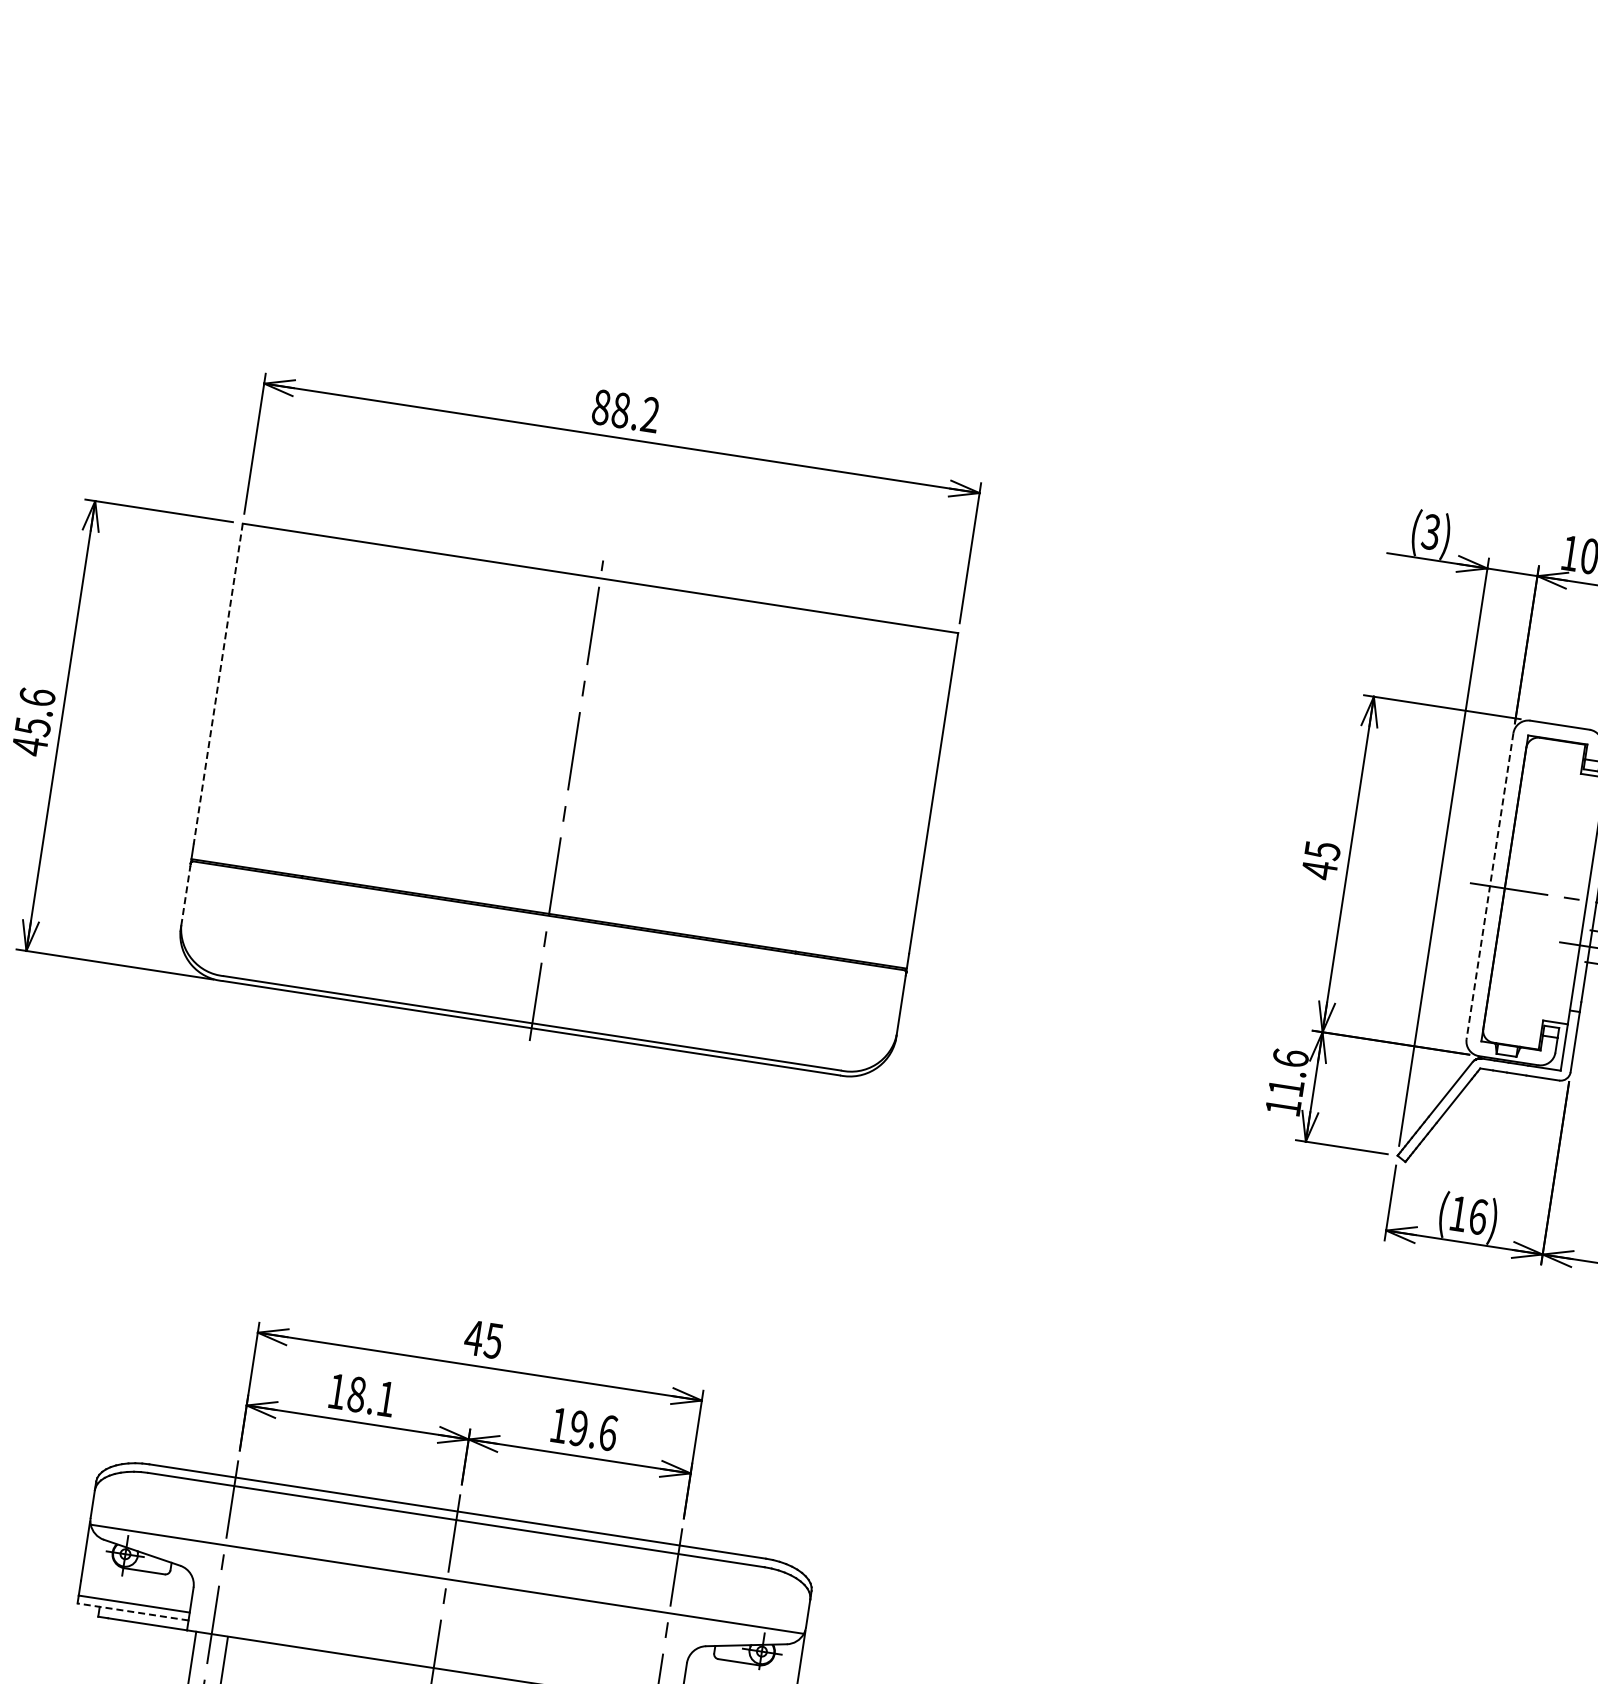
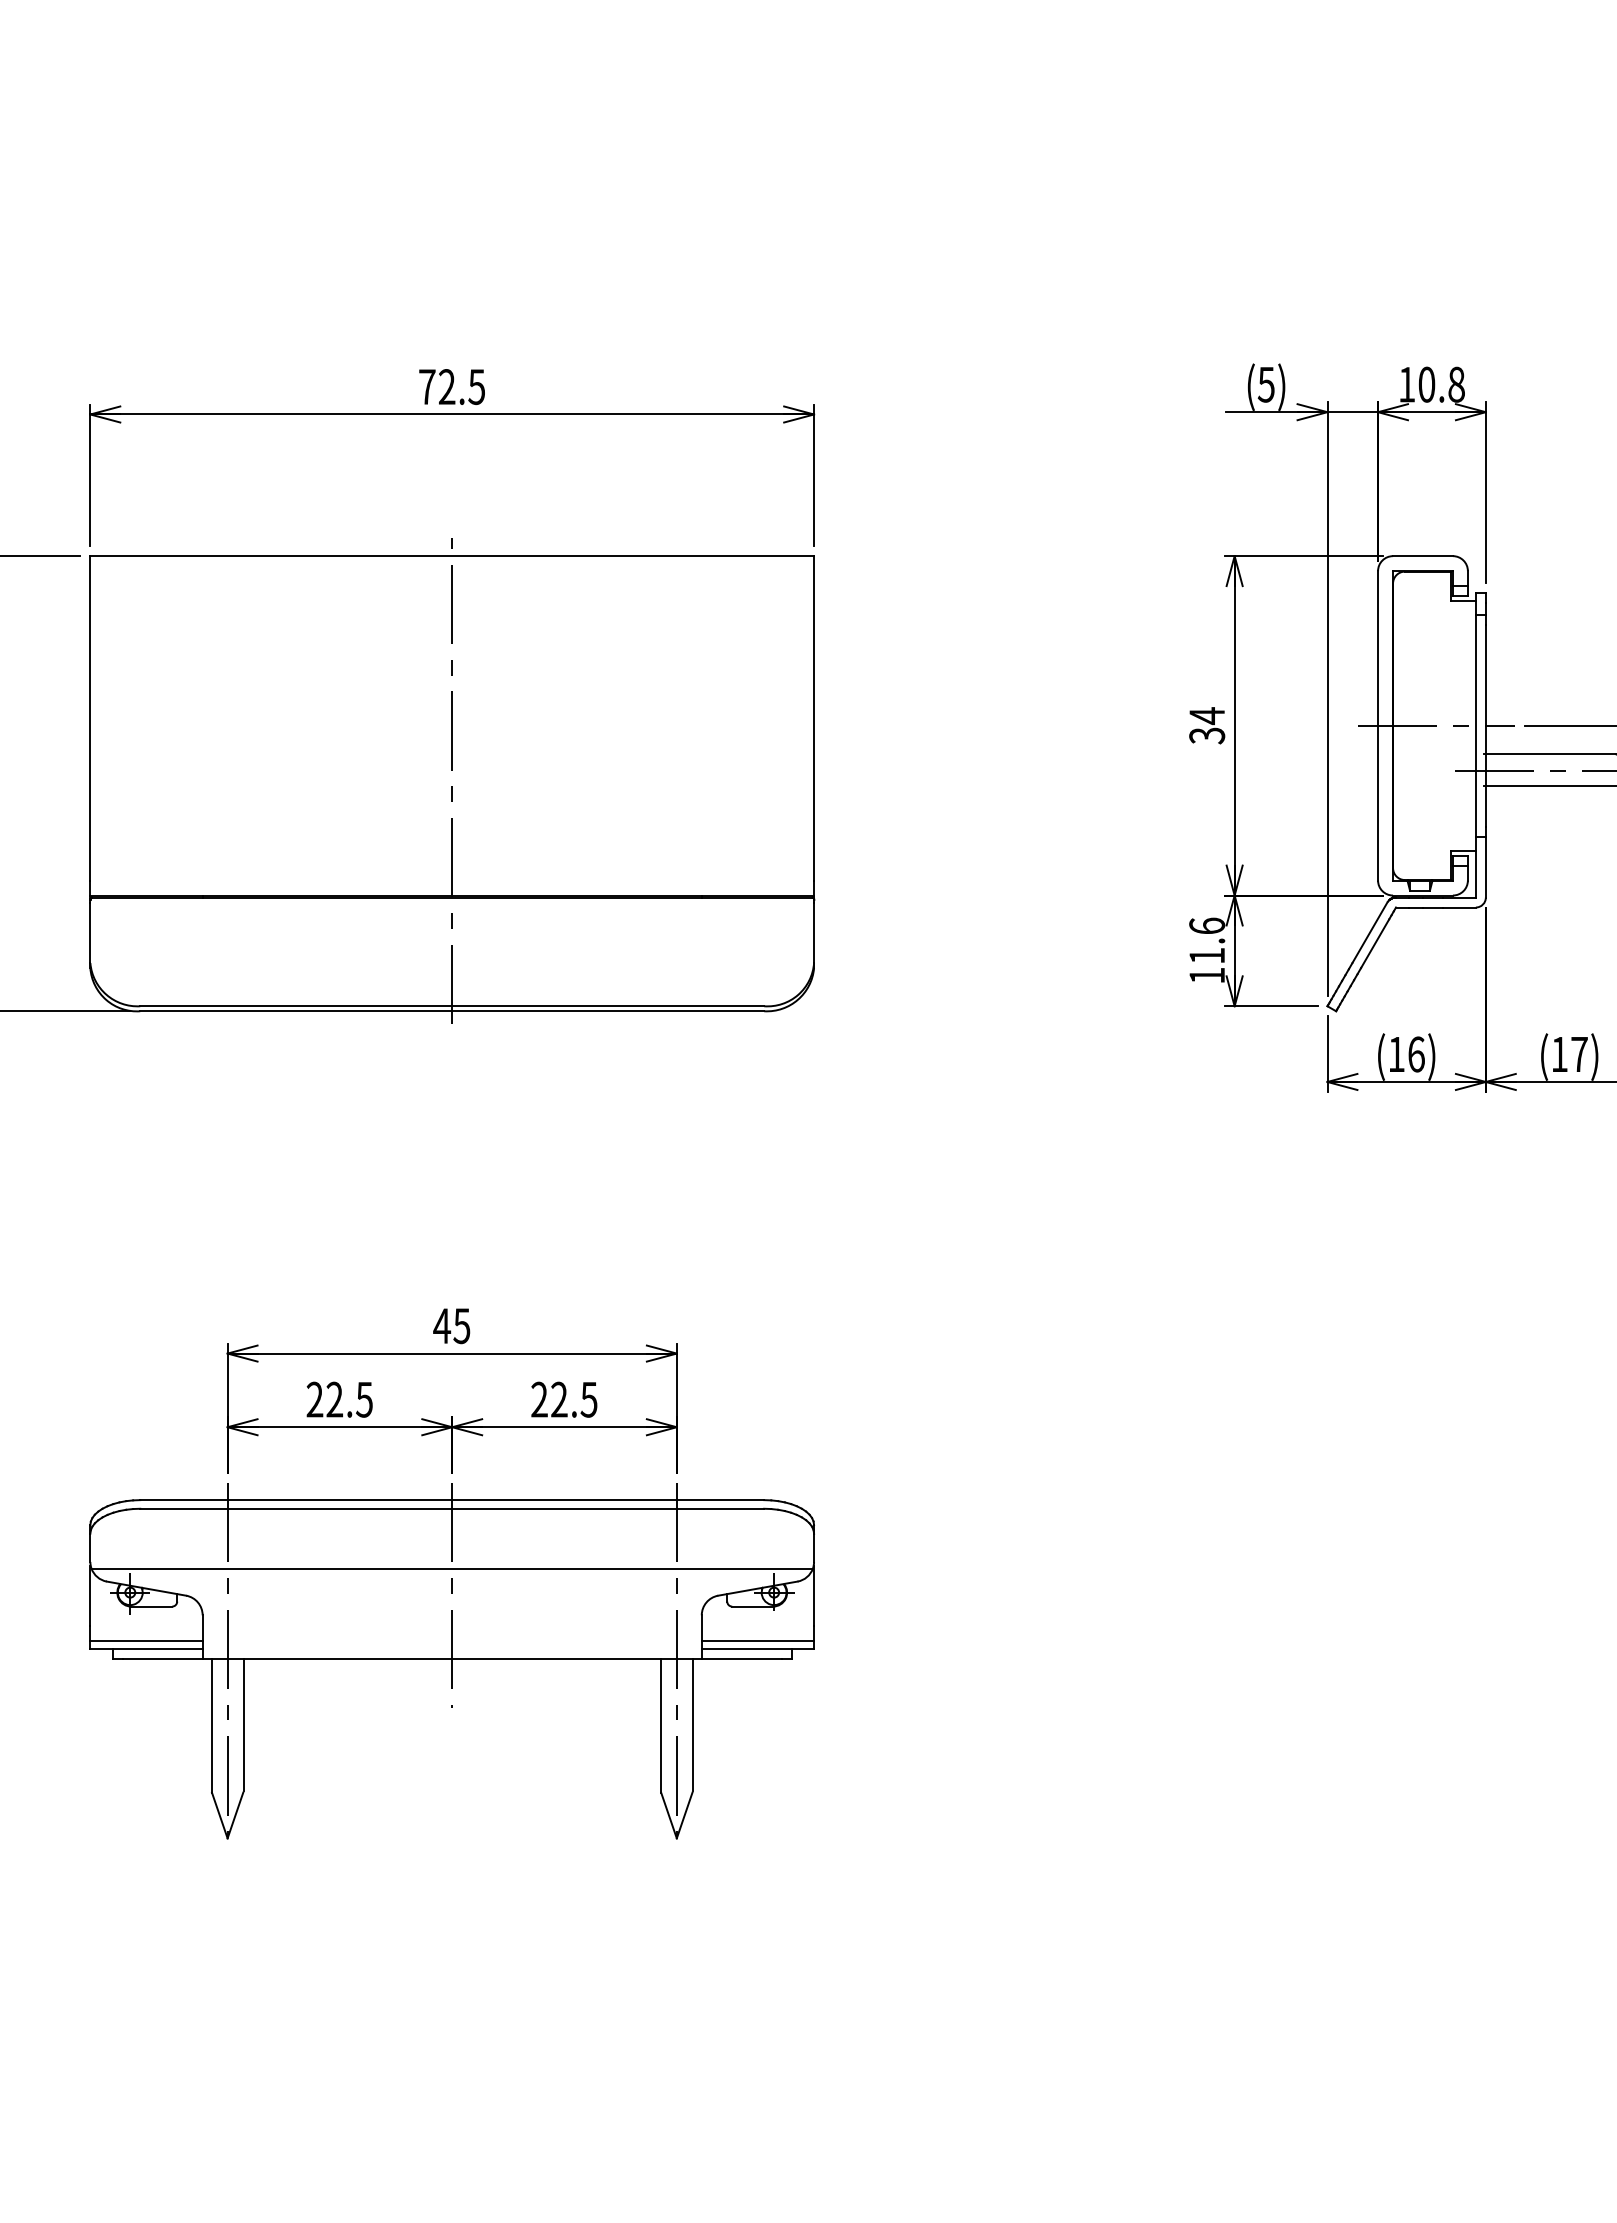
text: (626, 411) -> (452, 387), 88.2 -> 72.5
text: (1431, 530) -> (1266, 383), (3) -> (5)
line: (218, 684) -> (90, 718), dashed -> solid
text: (1321, 860) -> (1207, 725), 45 -> 34
line: (1490, 885) -> (1378, 725), dashed -> solid
line: (186, 895) -> (90, 932), dashed -> solid
text: (361, 1394) -> (339, 1399), 18.1 -> 22.5
text: (583, 1429) -> (564, 1399), 19.6 -> 22.5
line: (133, 1611) -> (146, 1648), dashed -> solid

